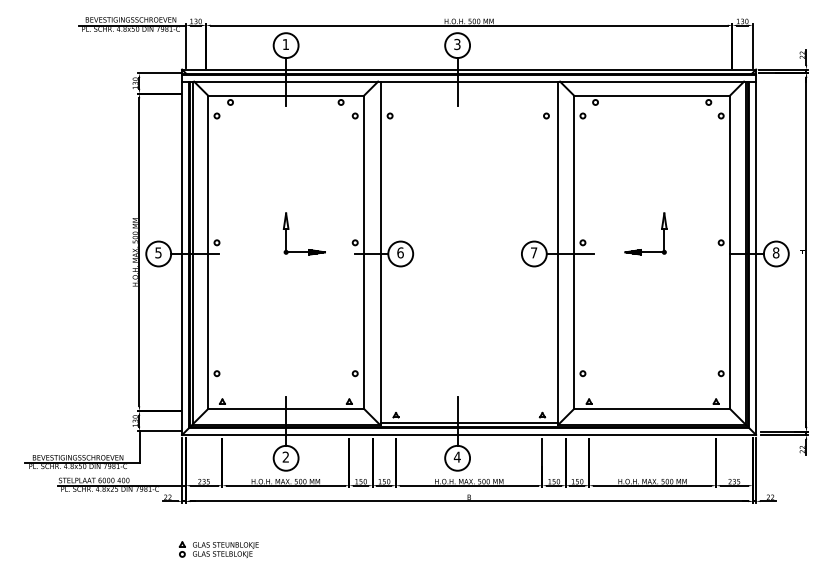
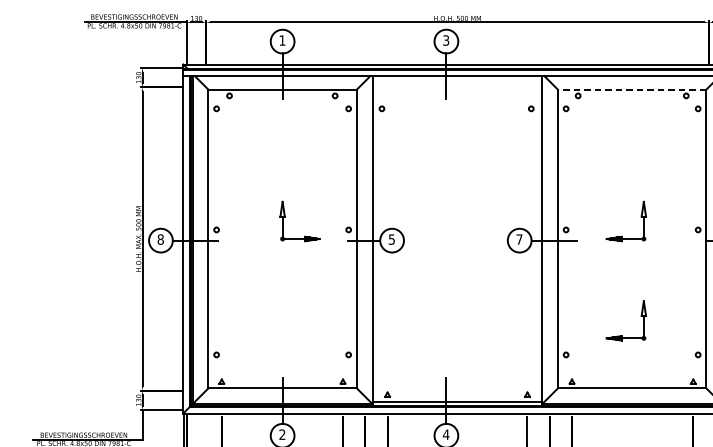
line: (652, 95) -> (632, 89), solid -> dashed
text: (158, 252) -> (160, 239), 5 -> 8
text: (400, 252) -> (391, 239), 6 -> 5
part: (661, 333) -> (641, 316), added

